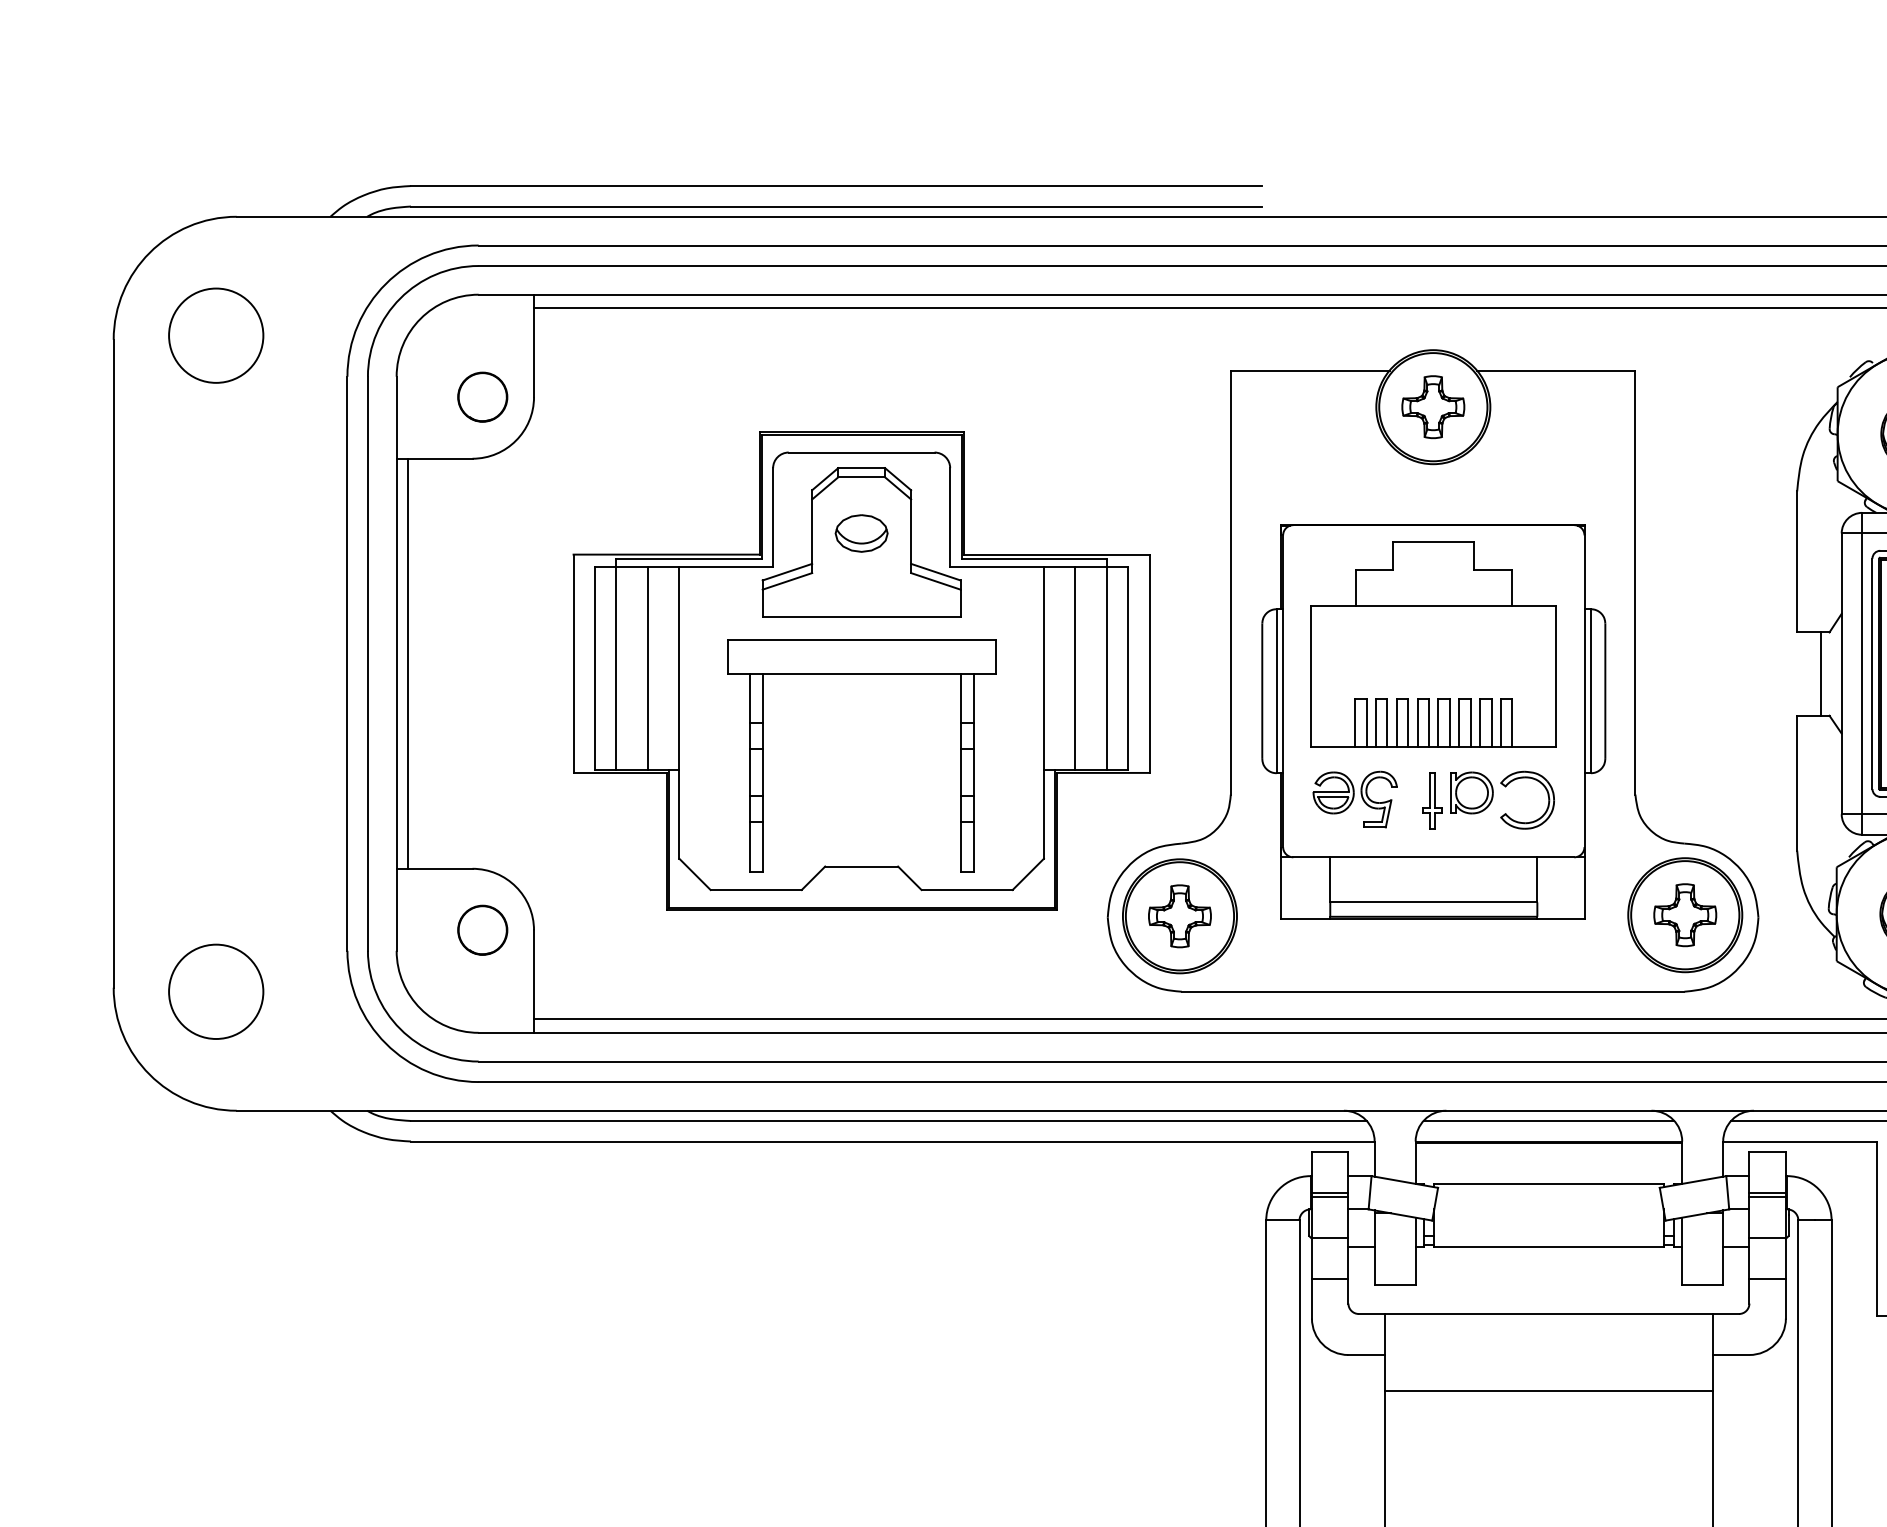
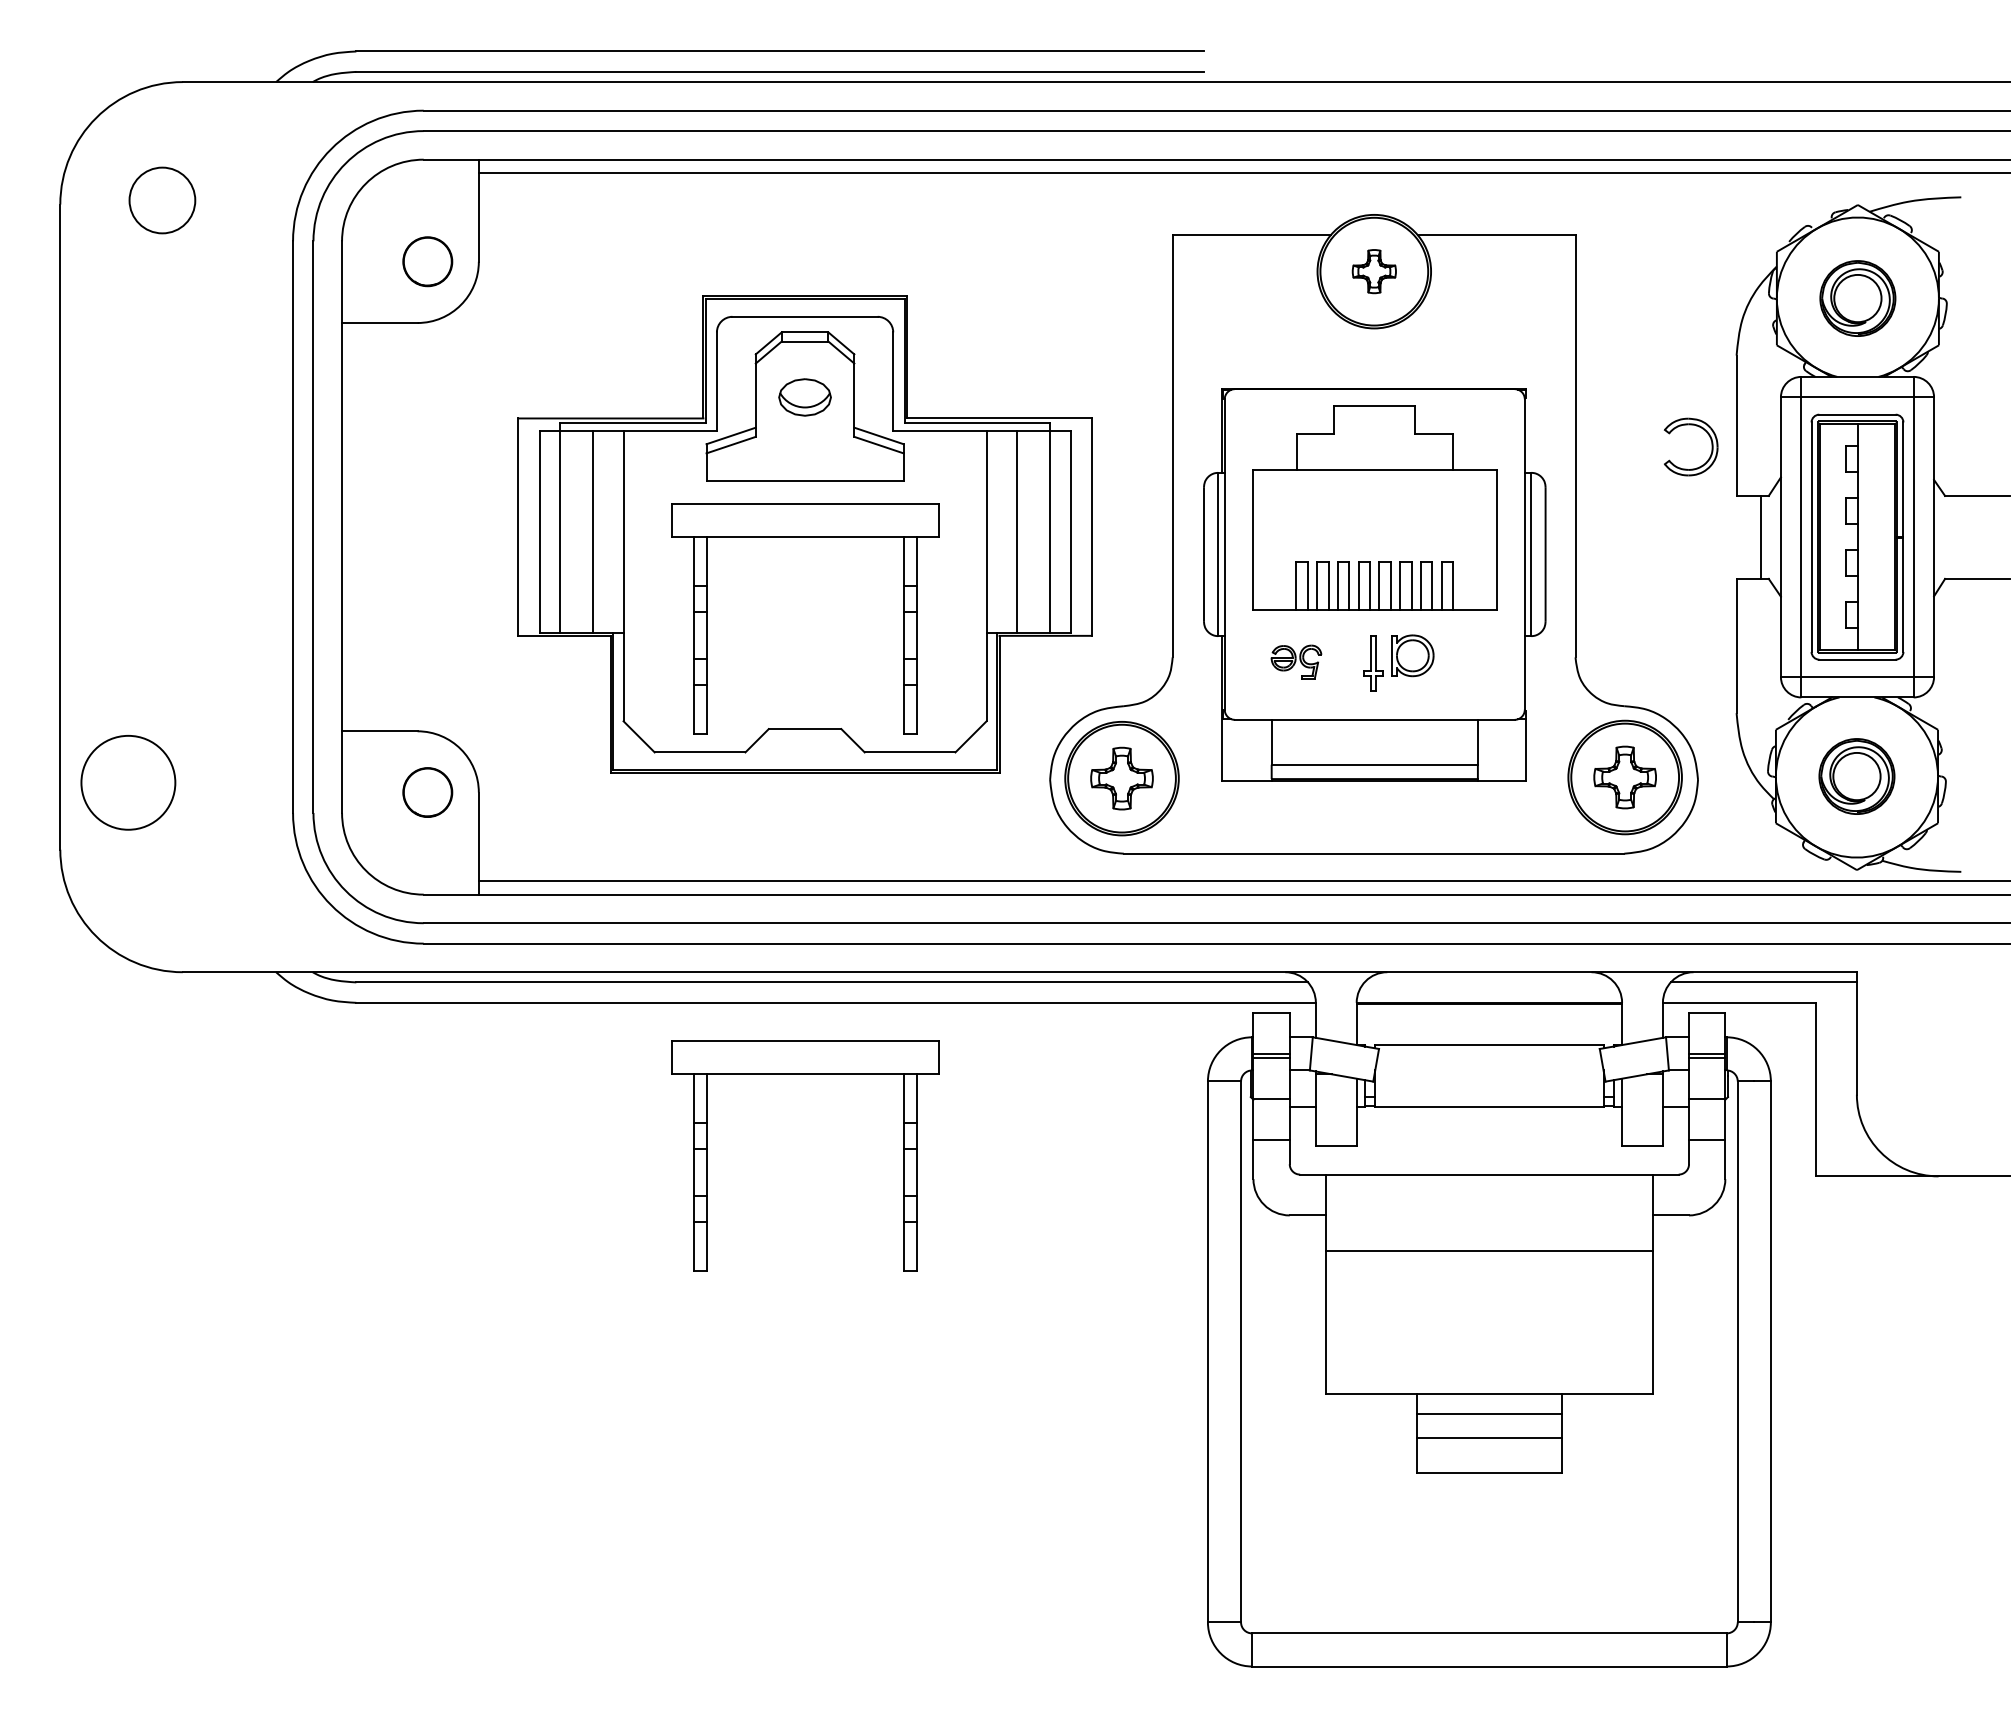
circle: (216, 335) -> (162, 200), size x0.7
part: (1433, 407) -> (1374, 271), size x0.7
line: (408, 664) -> (353, 527), removed
part: (1547, 793) -> (1710, 440), moved
part: (1355, 798) -> (1296, 661), size x0.6
circle: (216, 991) -> (128, 782), moved
line: (1549, 1121) -> (1489, 982), removed
part: (862, 1213) -> (805, 1074), added

